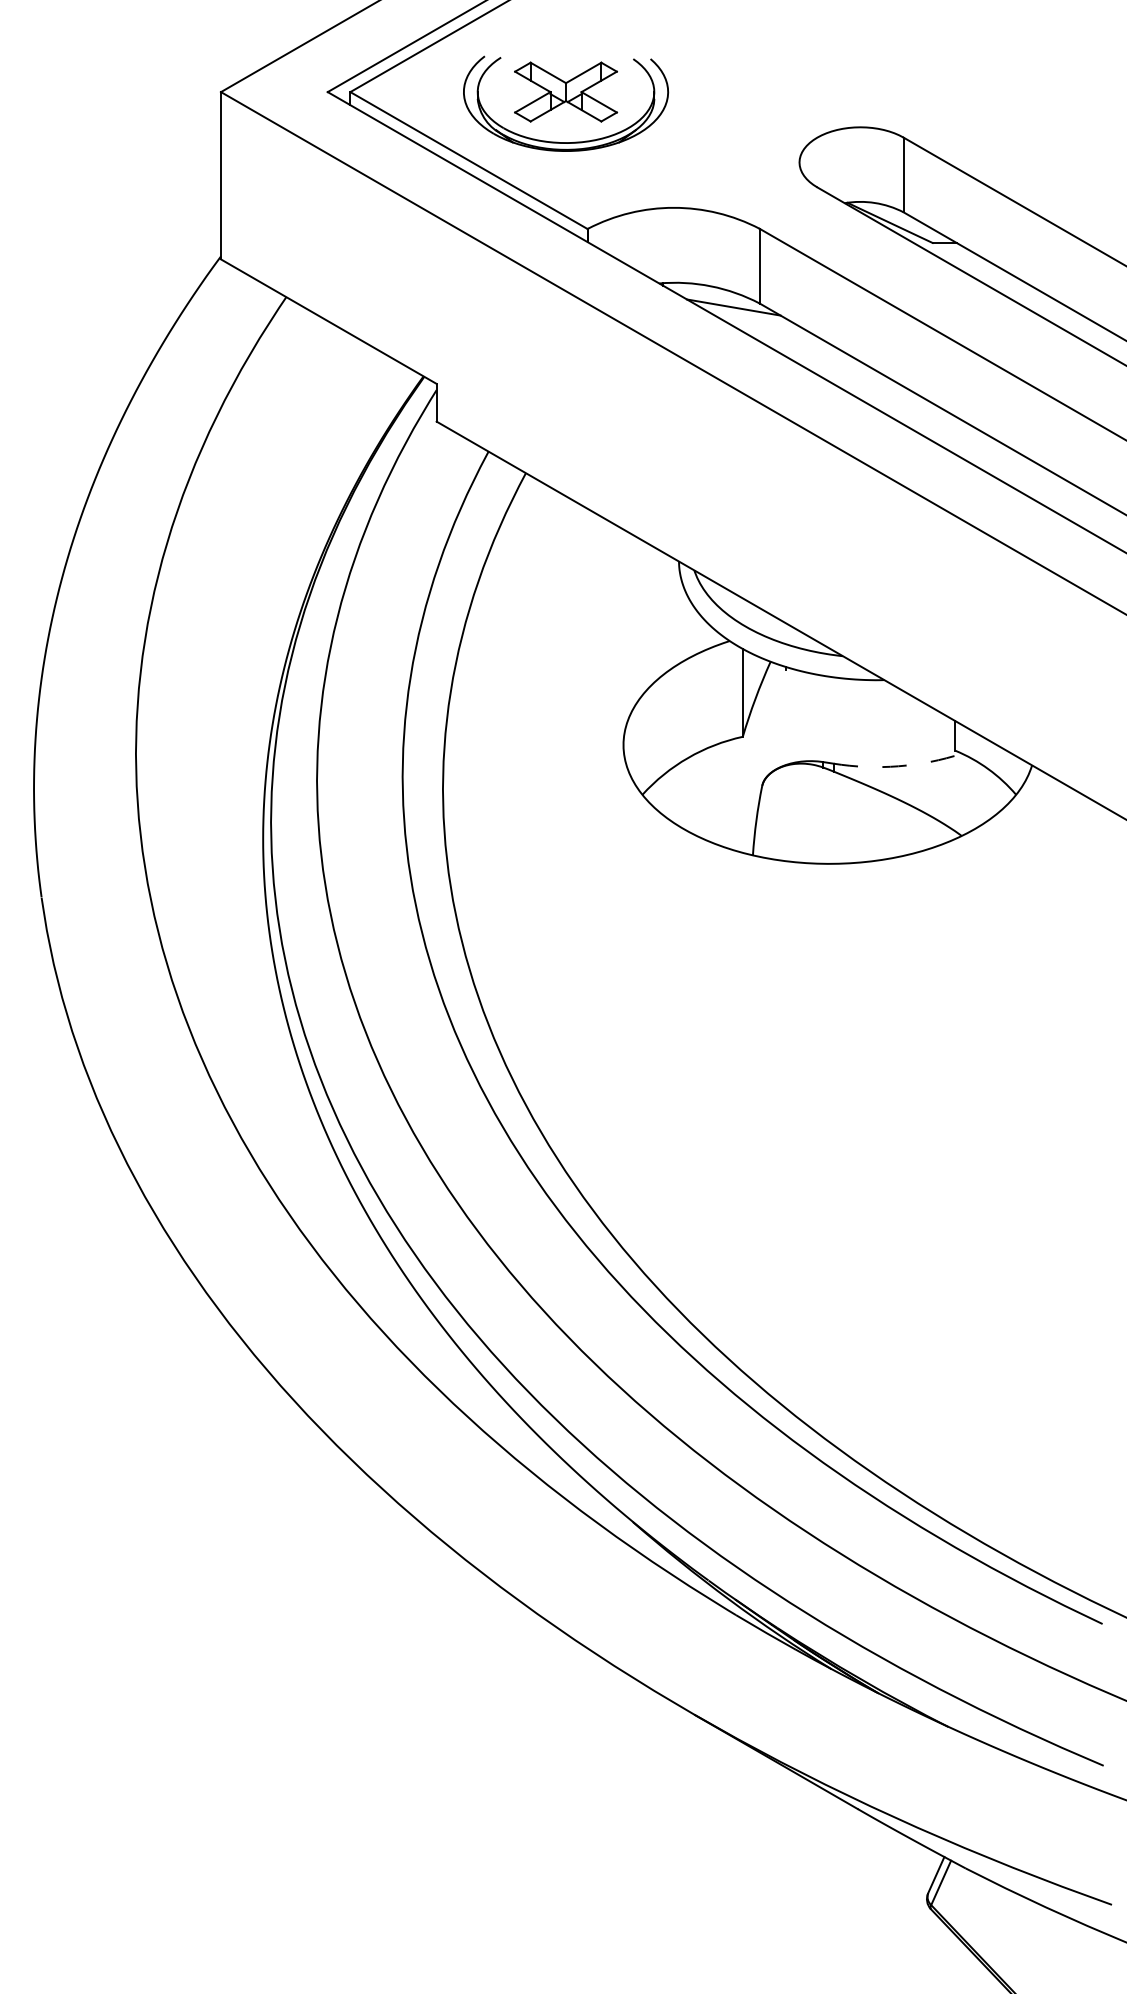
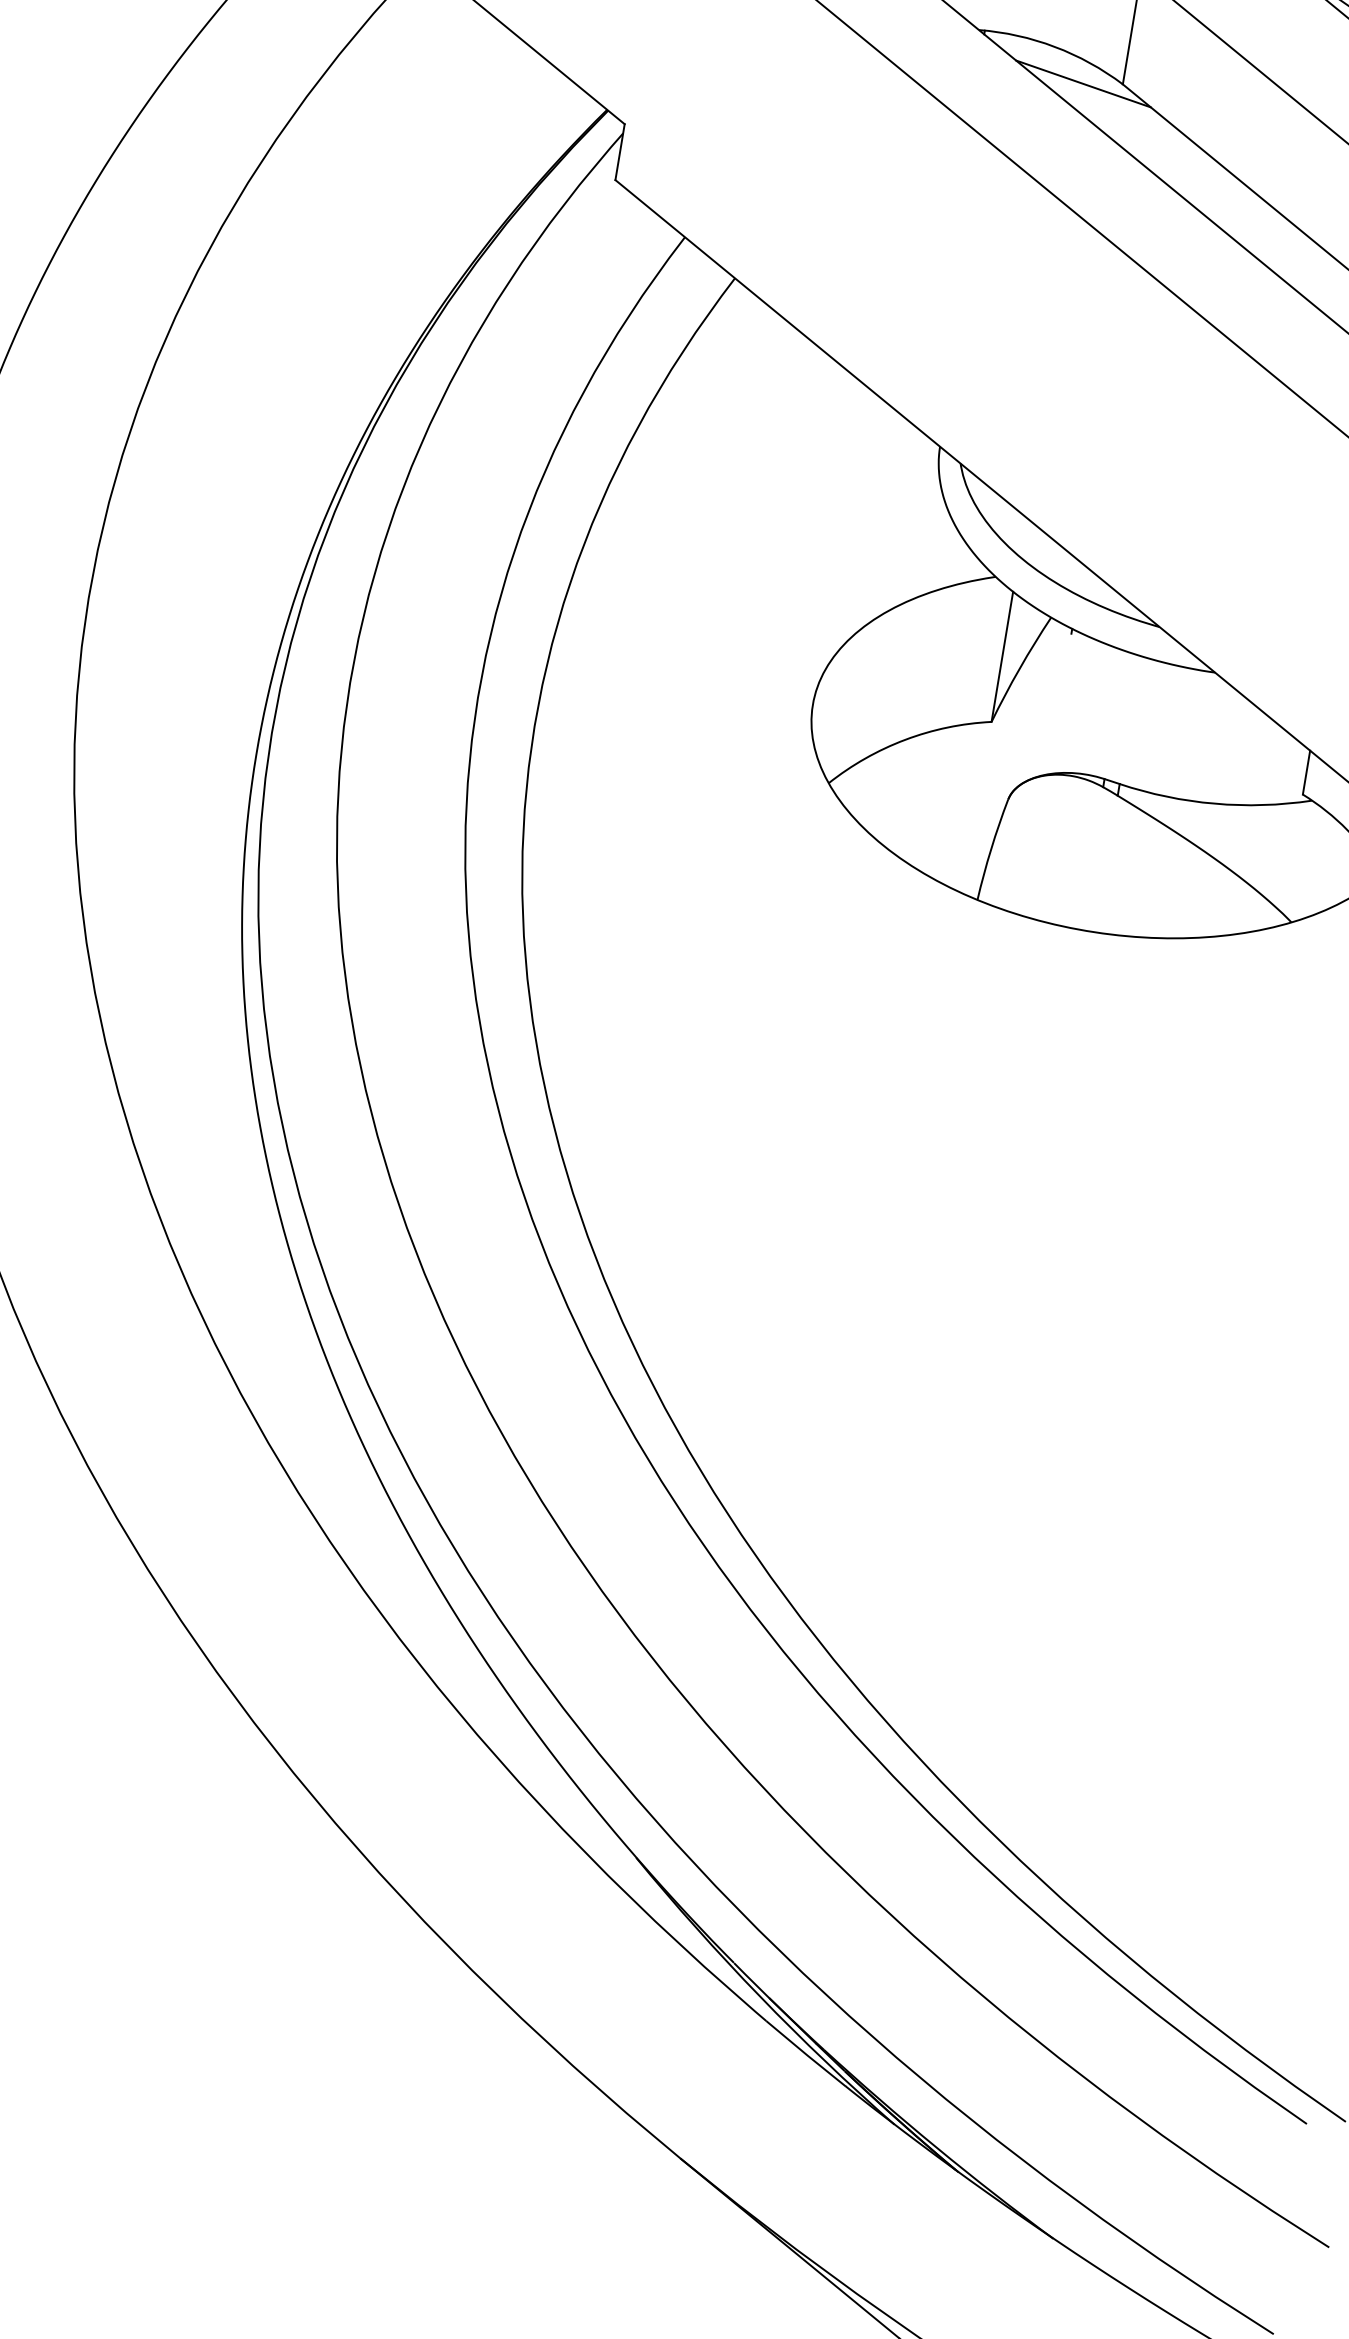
arc: (898, 766) -> (1214, 804), dashed -> solid

